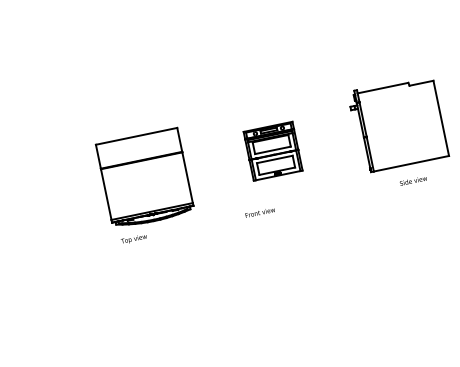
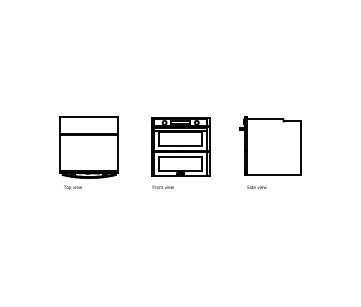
part: (272, 150) -> (180, 146), size x1.67
text: (412, 179) -> (256, 186), moved

